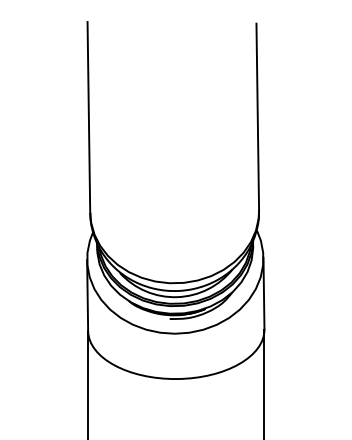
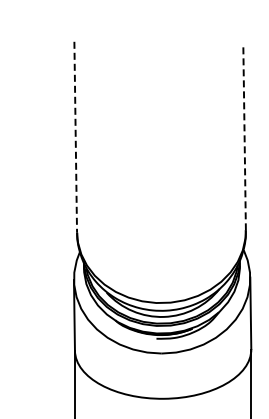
line: (257, 116) -> (244, 136), solid -> dashed
line: (88, 117) -> (75, 137), solid -> dashed

